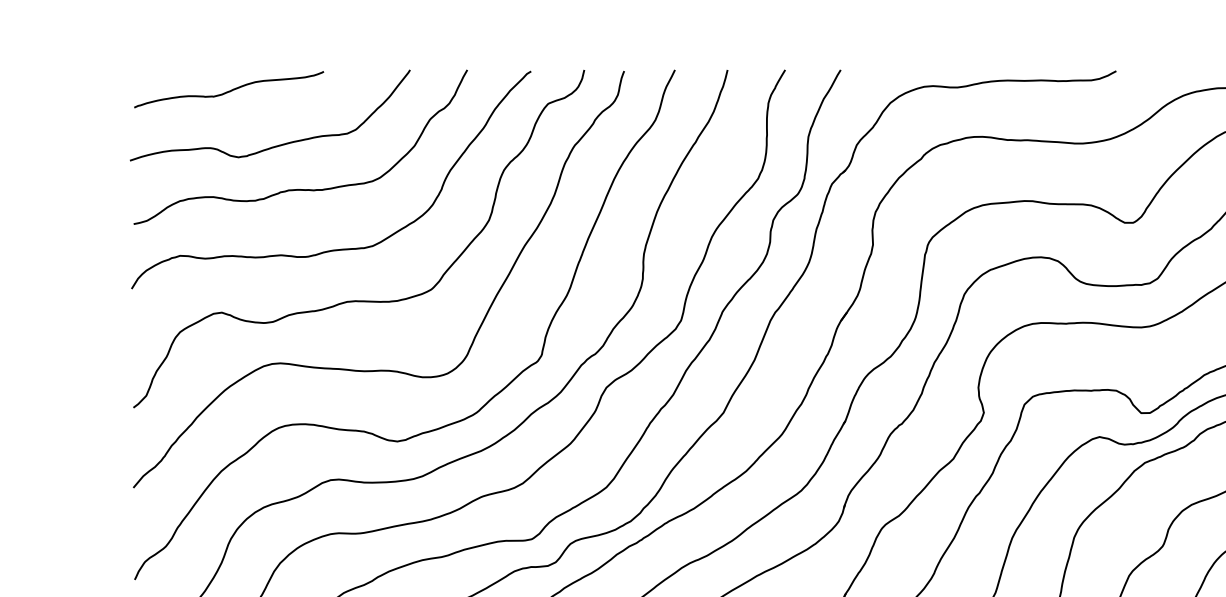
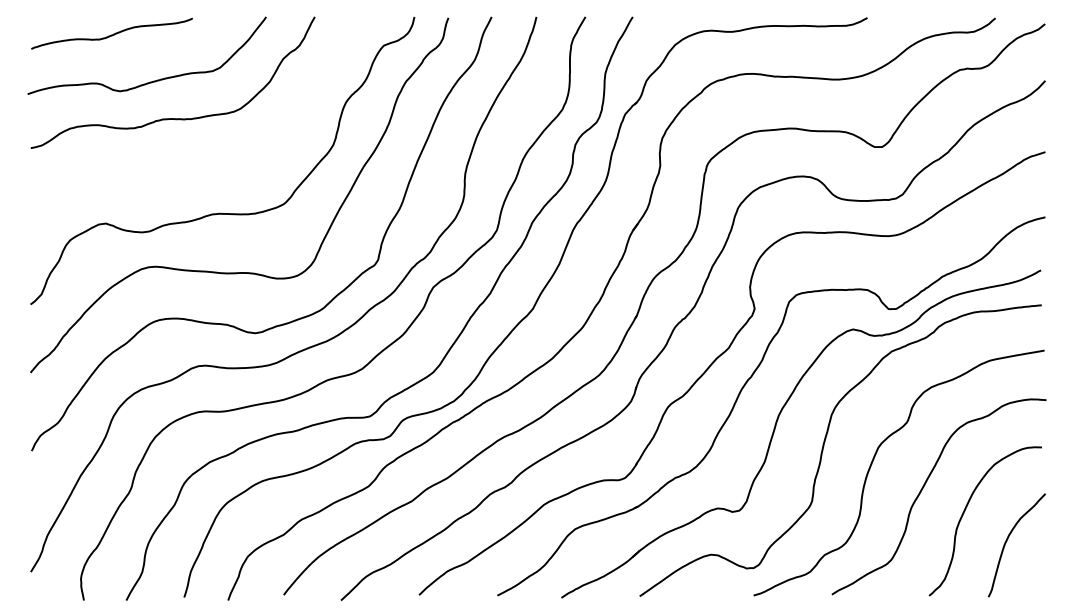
curve: (332, 249) -> (200, 169), removed

